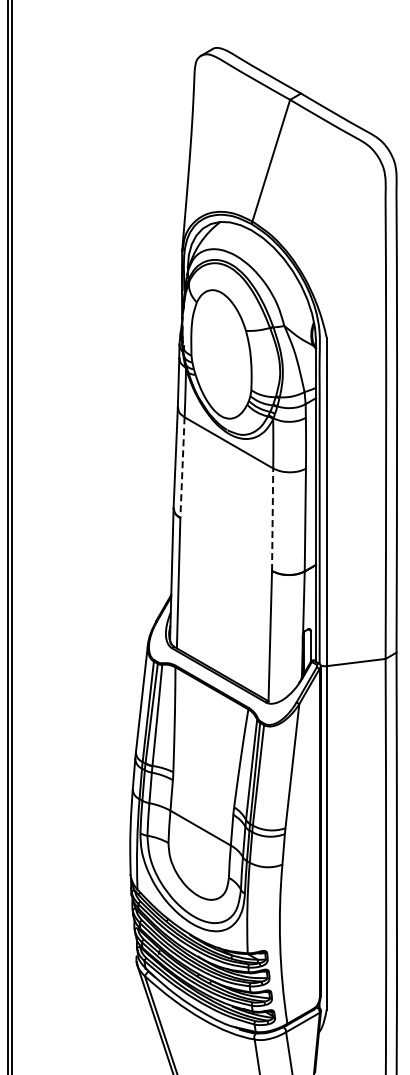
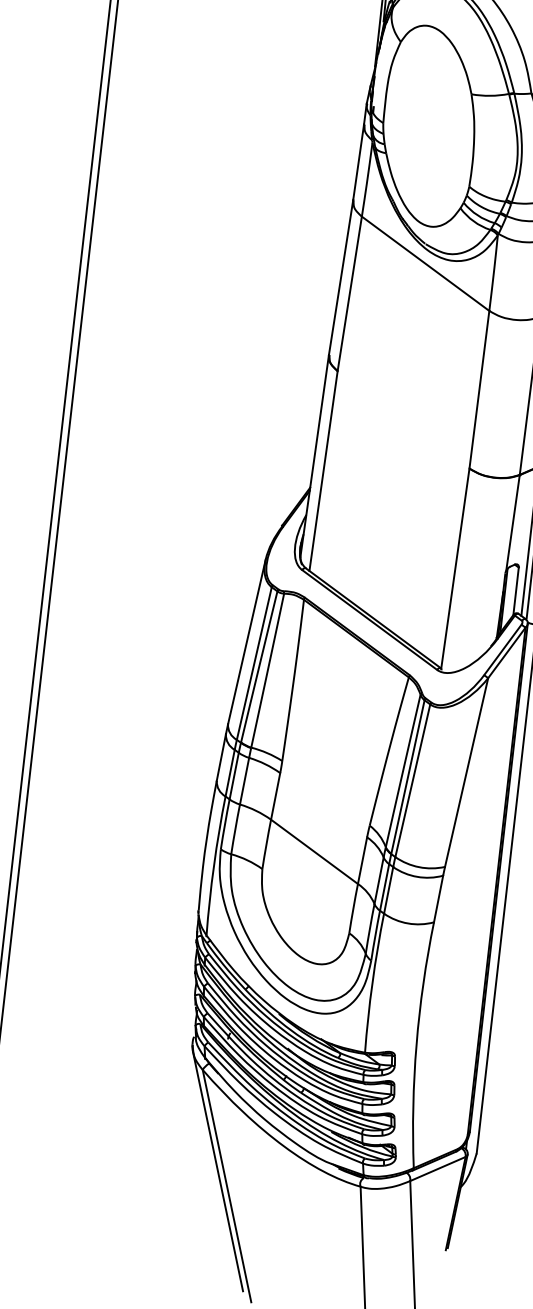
line: (182, 468) -> (349, 295), dashed -> solid
line: (272, 519) -> (479, 389), dashed -> solid

